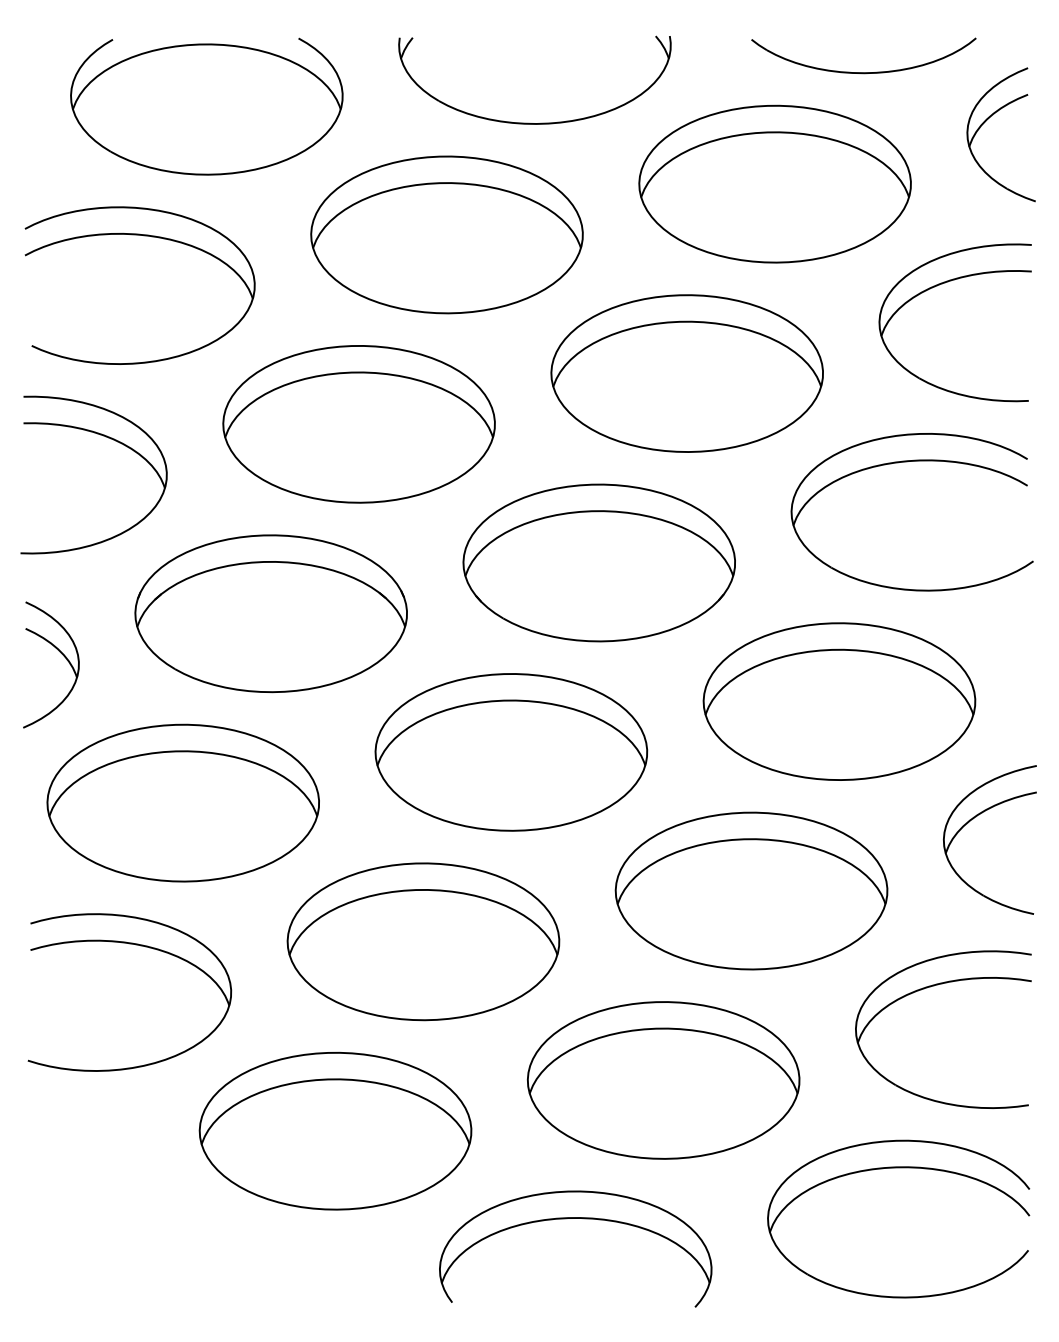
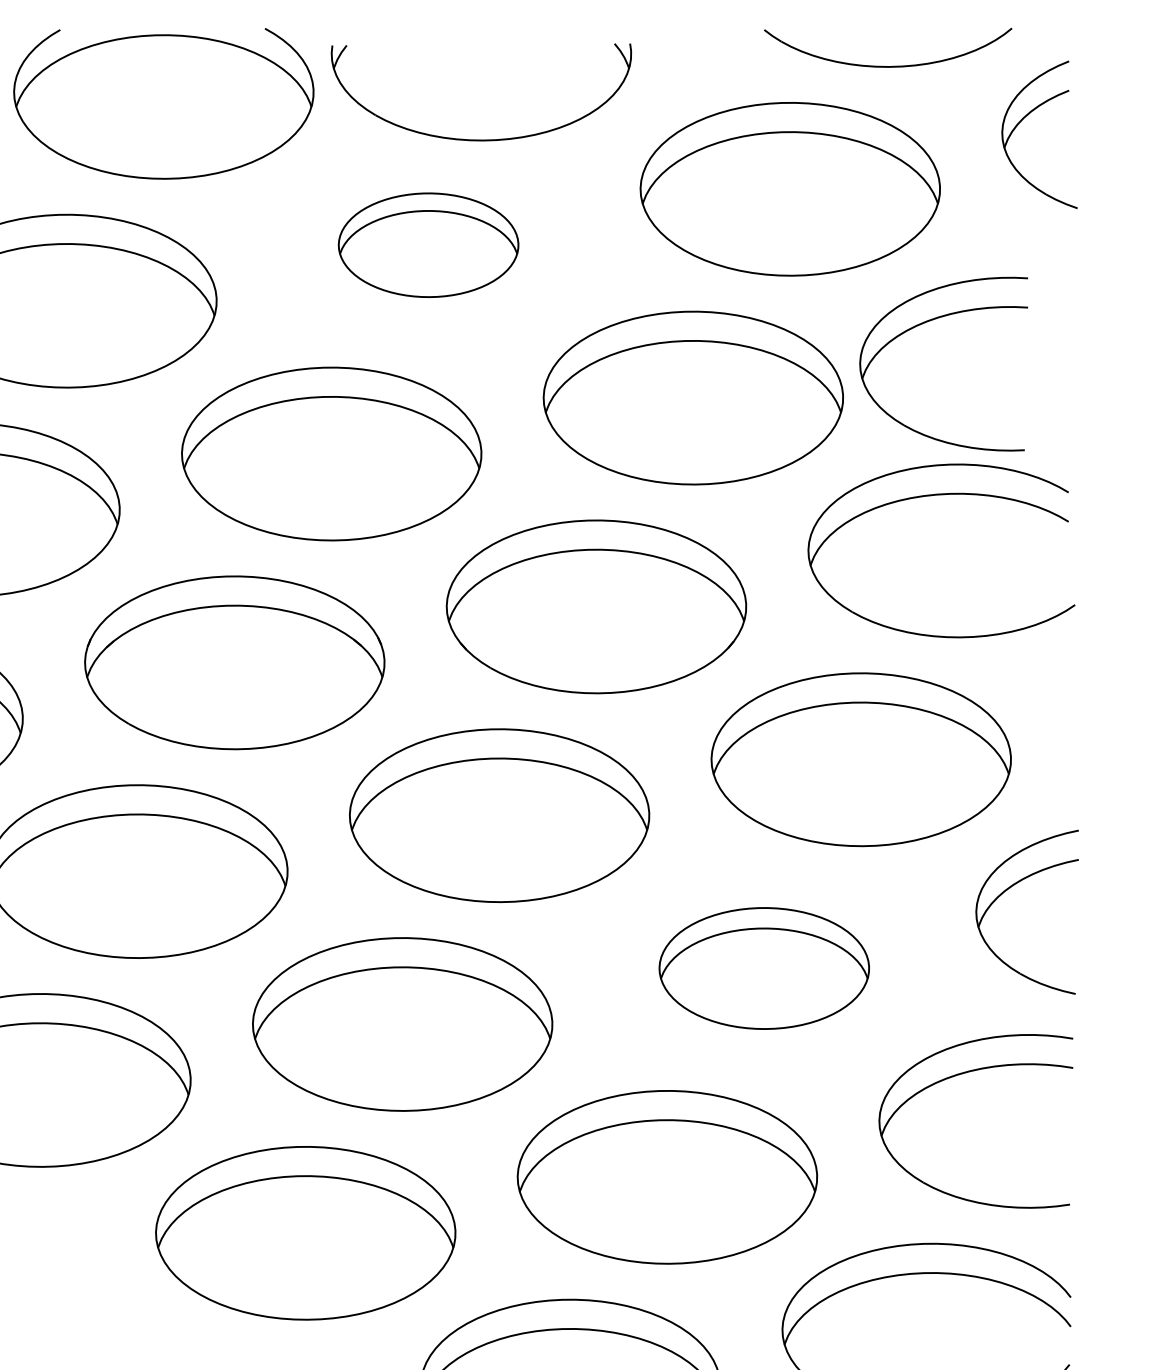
part: (529, 122) -> (475, 138), moved
part: (446, 234) -> (428, 244), size x0.6
part: (937, 286) -> (924, 324), moved
part: (751, 890) -> (764, 967), size x0.7

